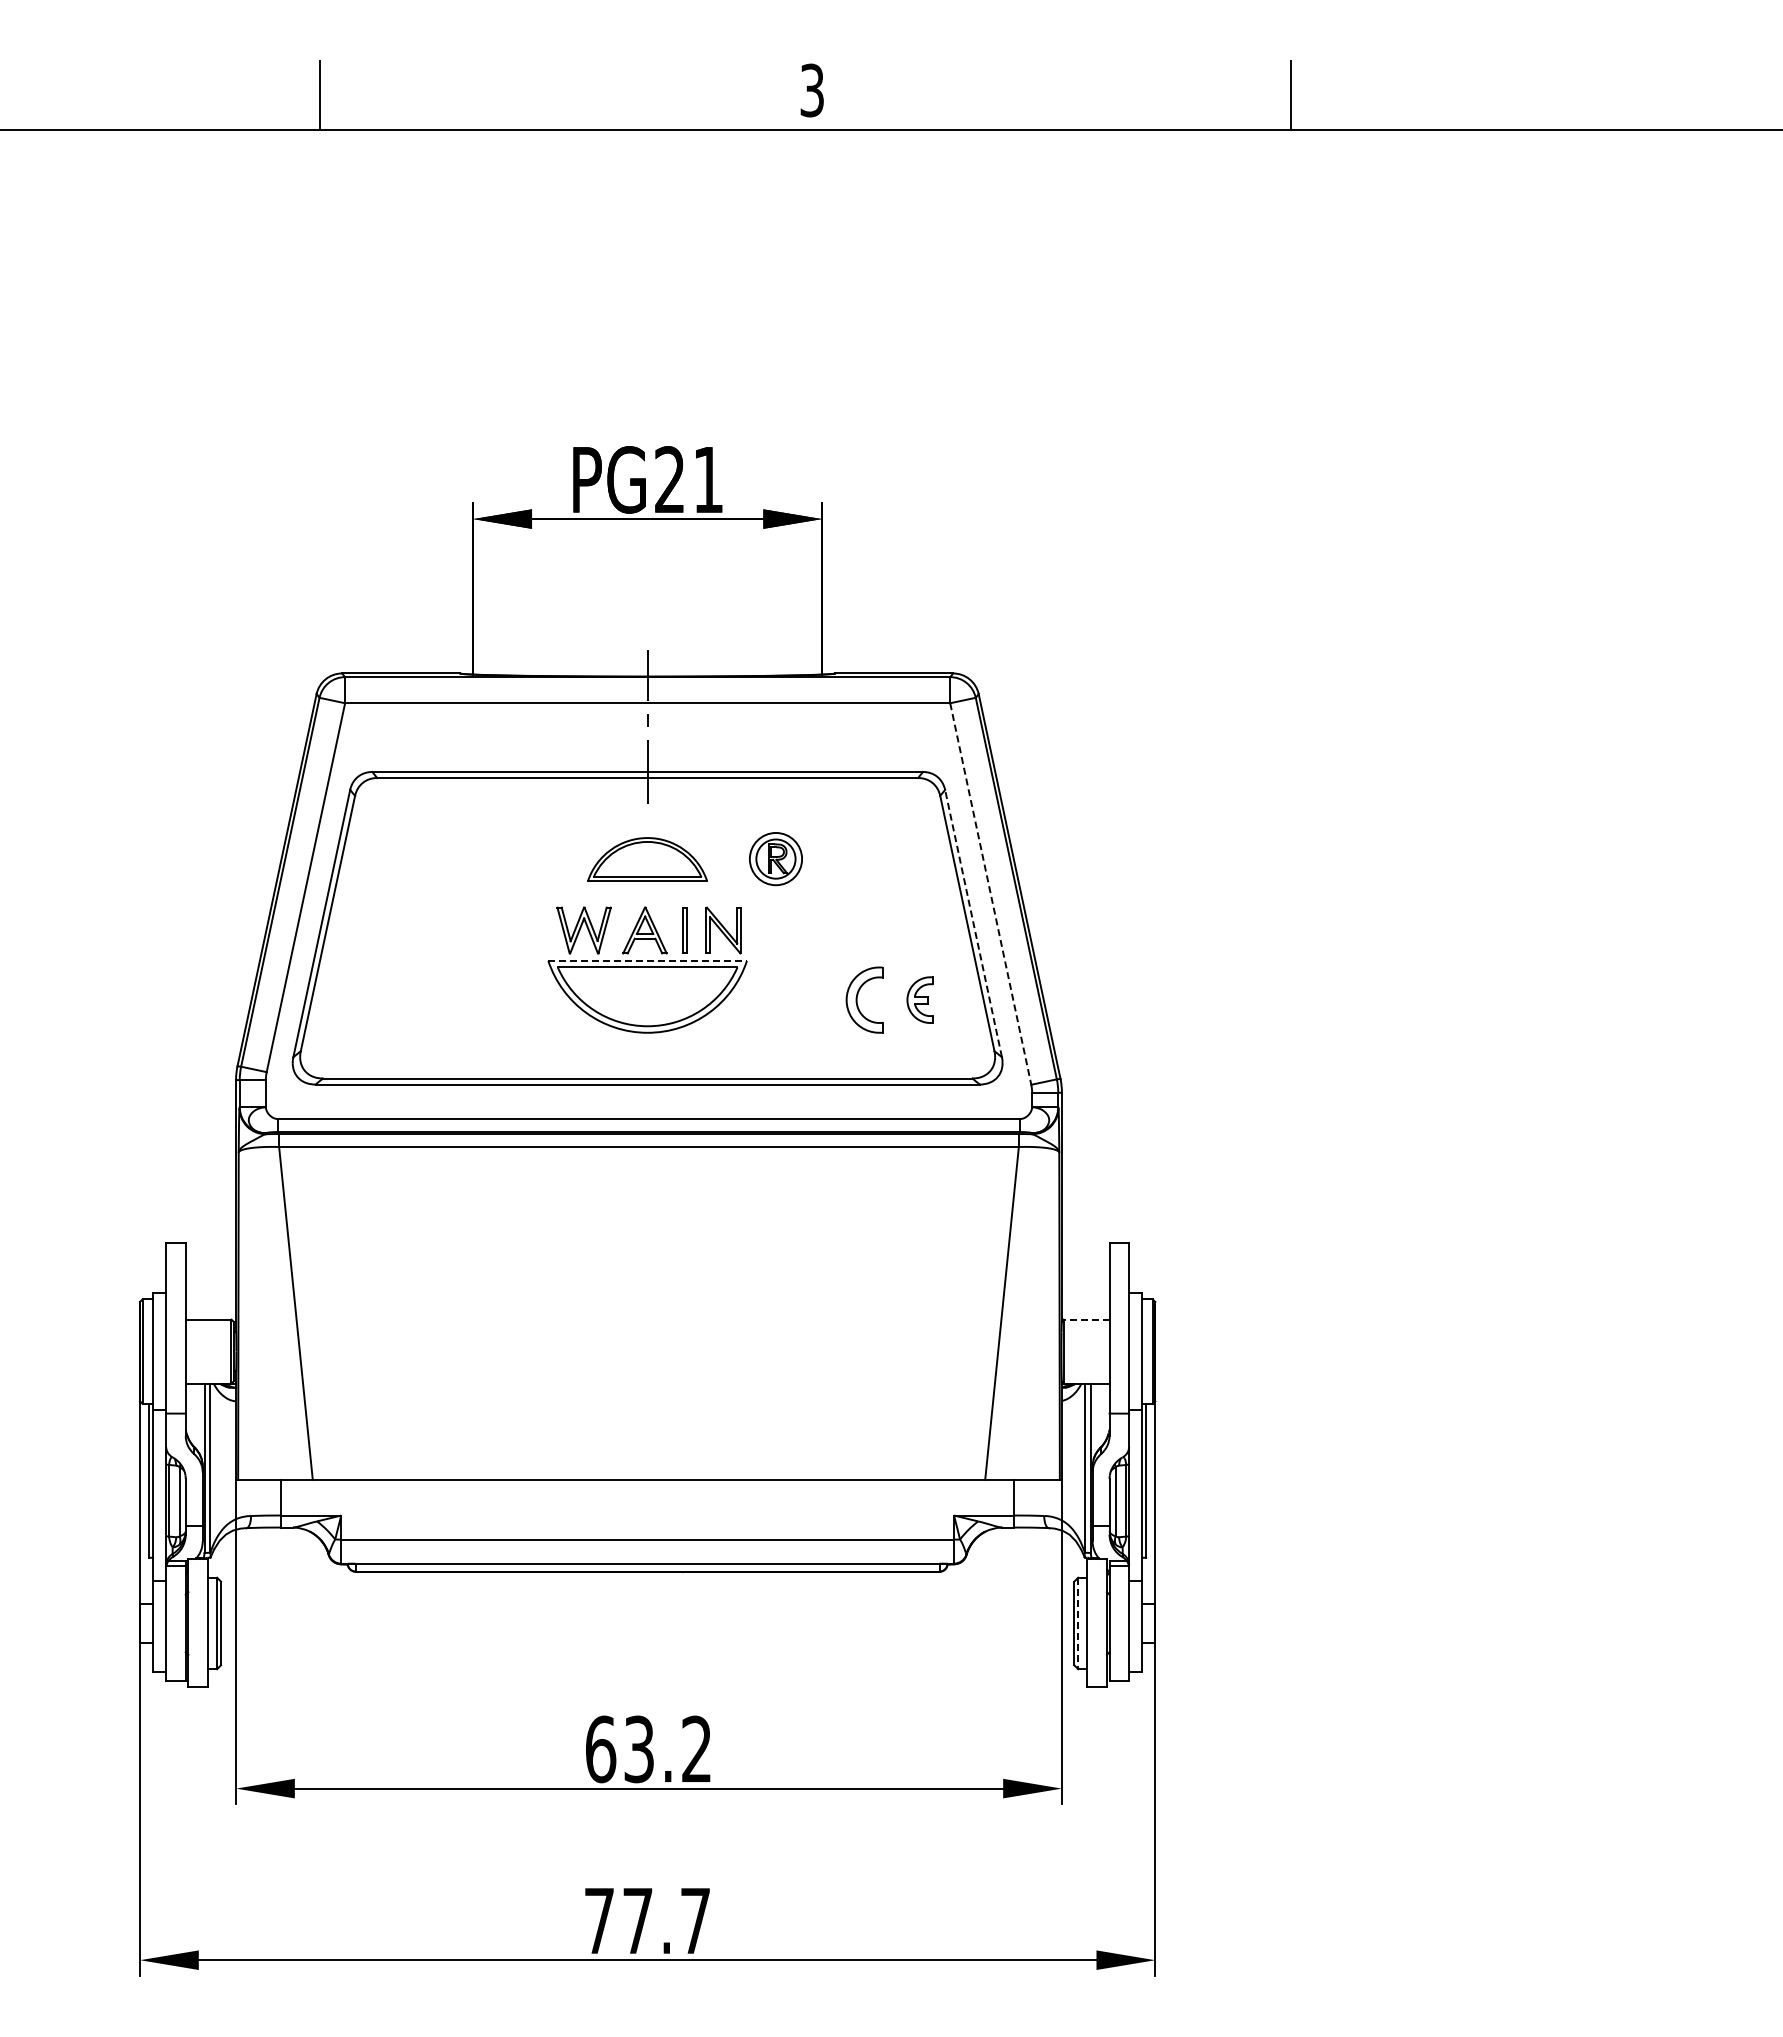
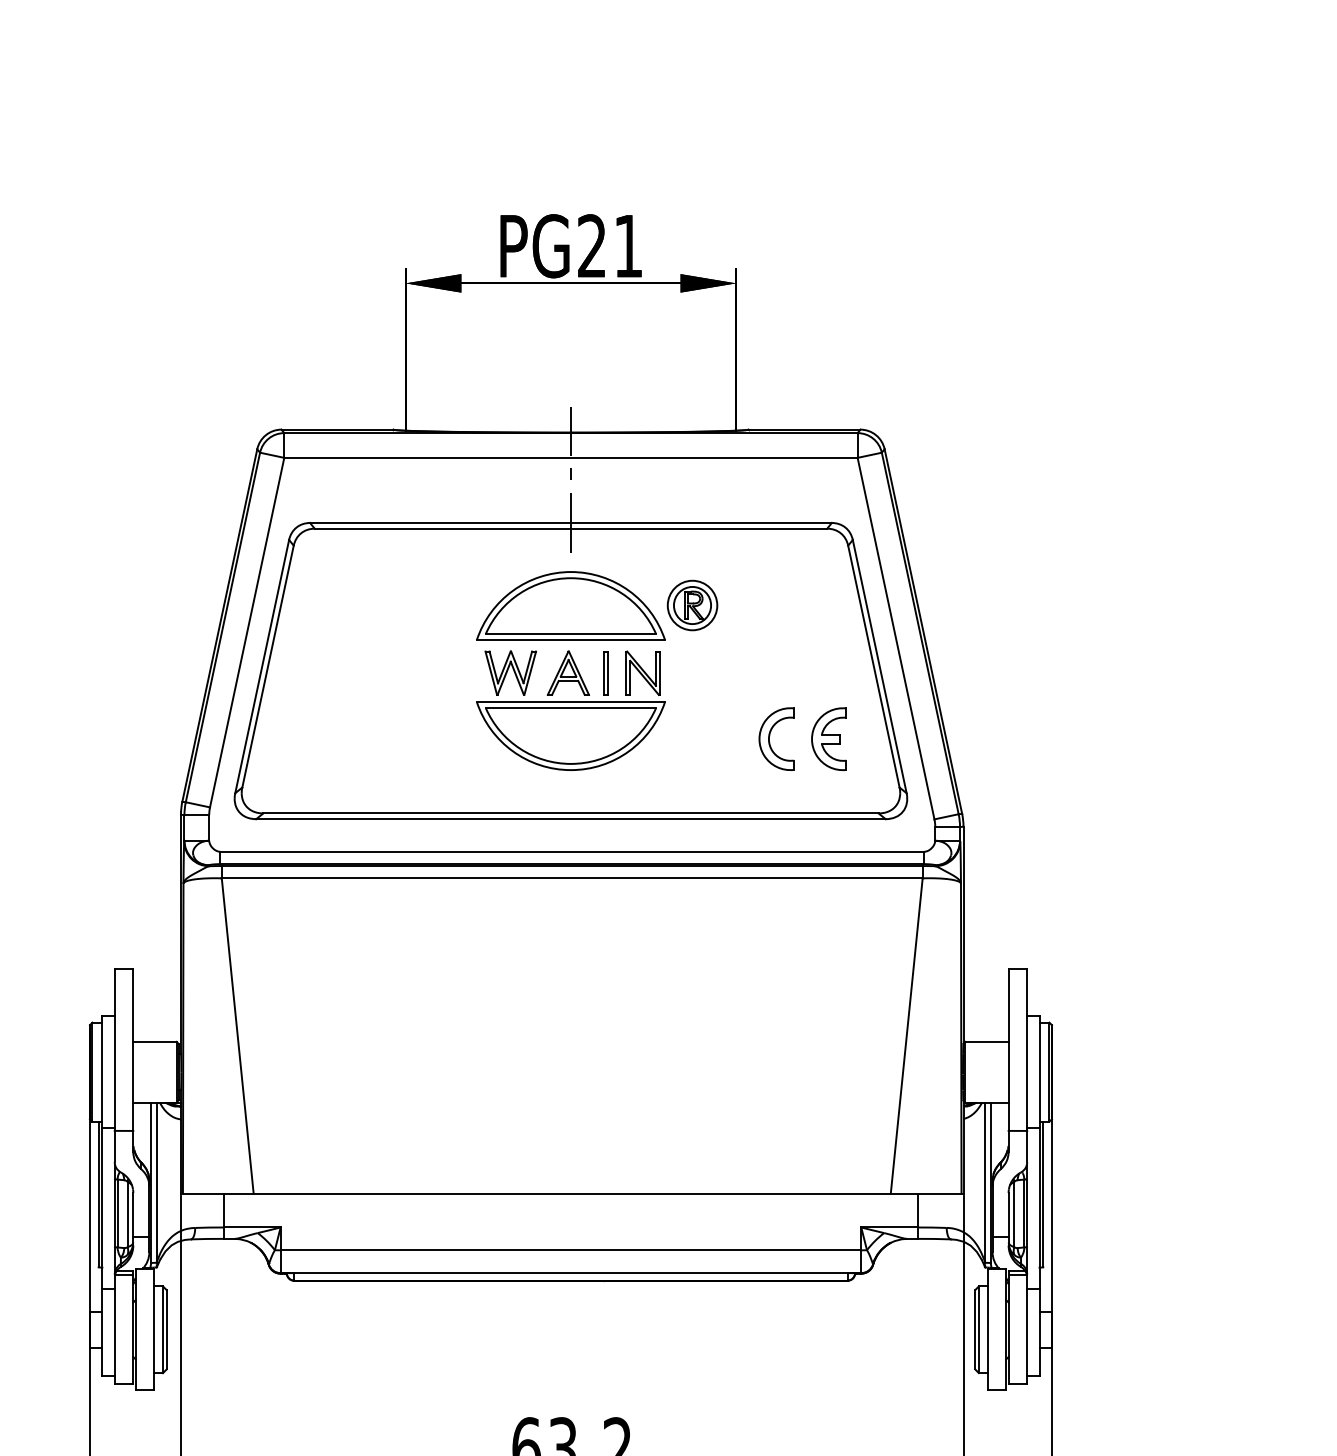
part: (647, 859) -> (570, 605), size x1.67
line: (990, 894) -> (895, 639), dashed -> solid
line: (973, 923) -> (879, 666), dashed -> solid
line: (648, 960) -> (571, 701), dashed -> solid
part: (919, 999) -> (828, 738), size x1.43
line: (1086, 1319) -> (986, 1041), dashed -> solid
line: (1078, 1623) -> (979, 1329), dashed -> solid

